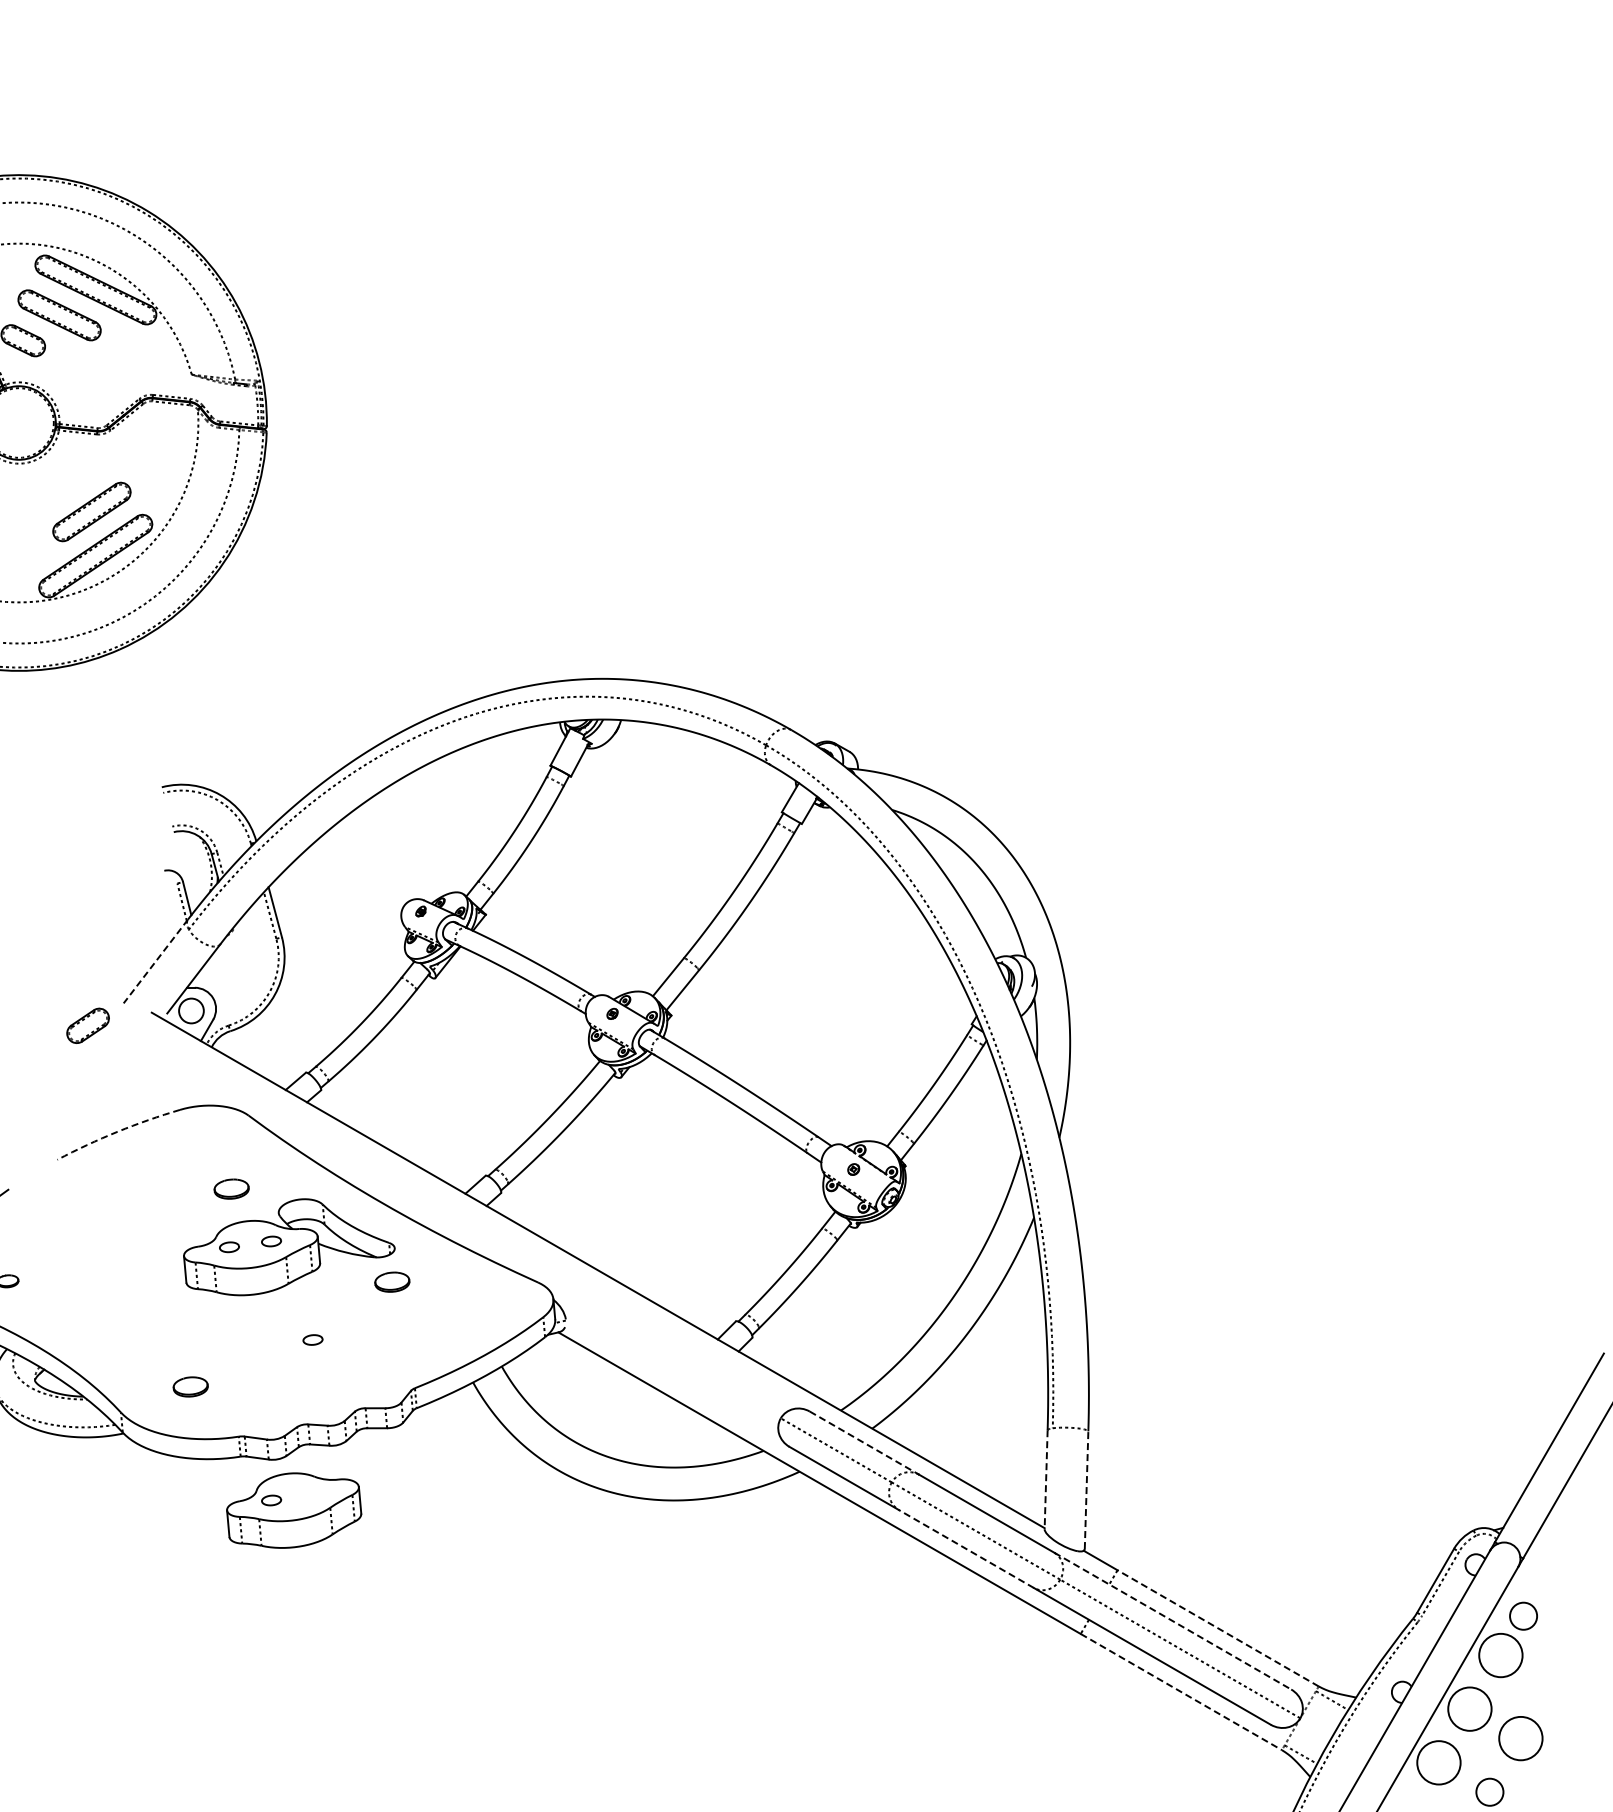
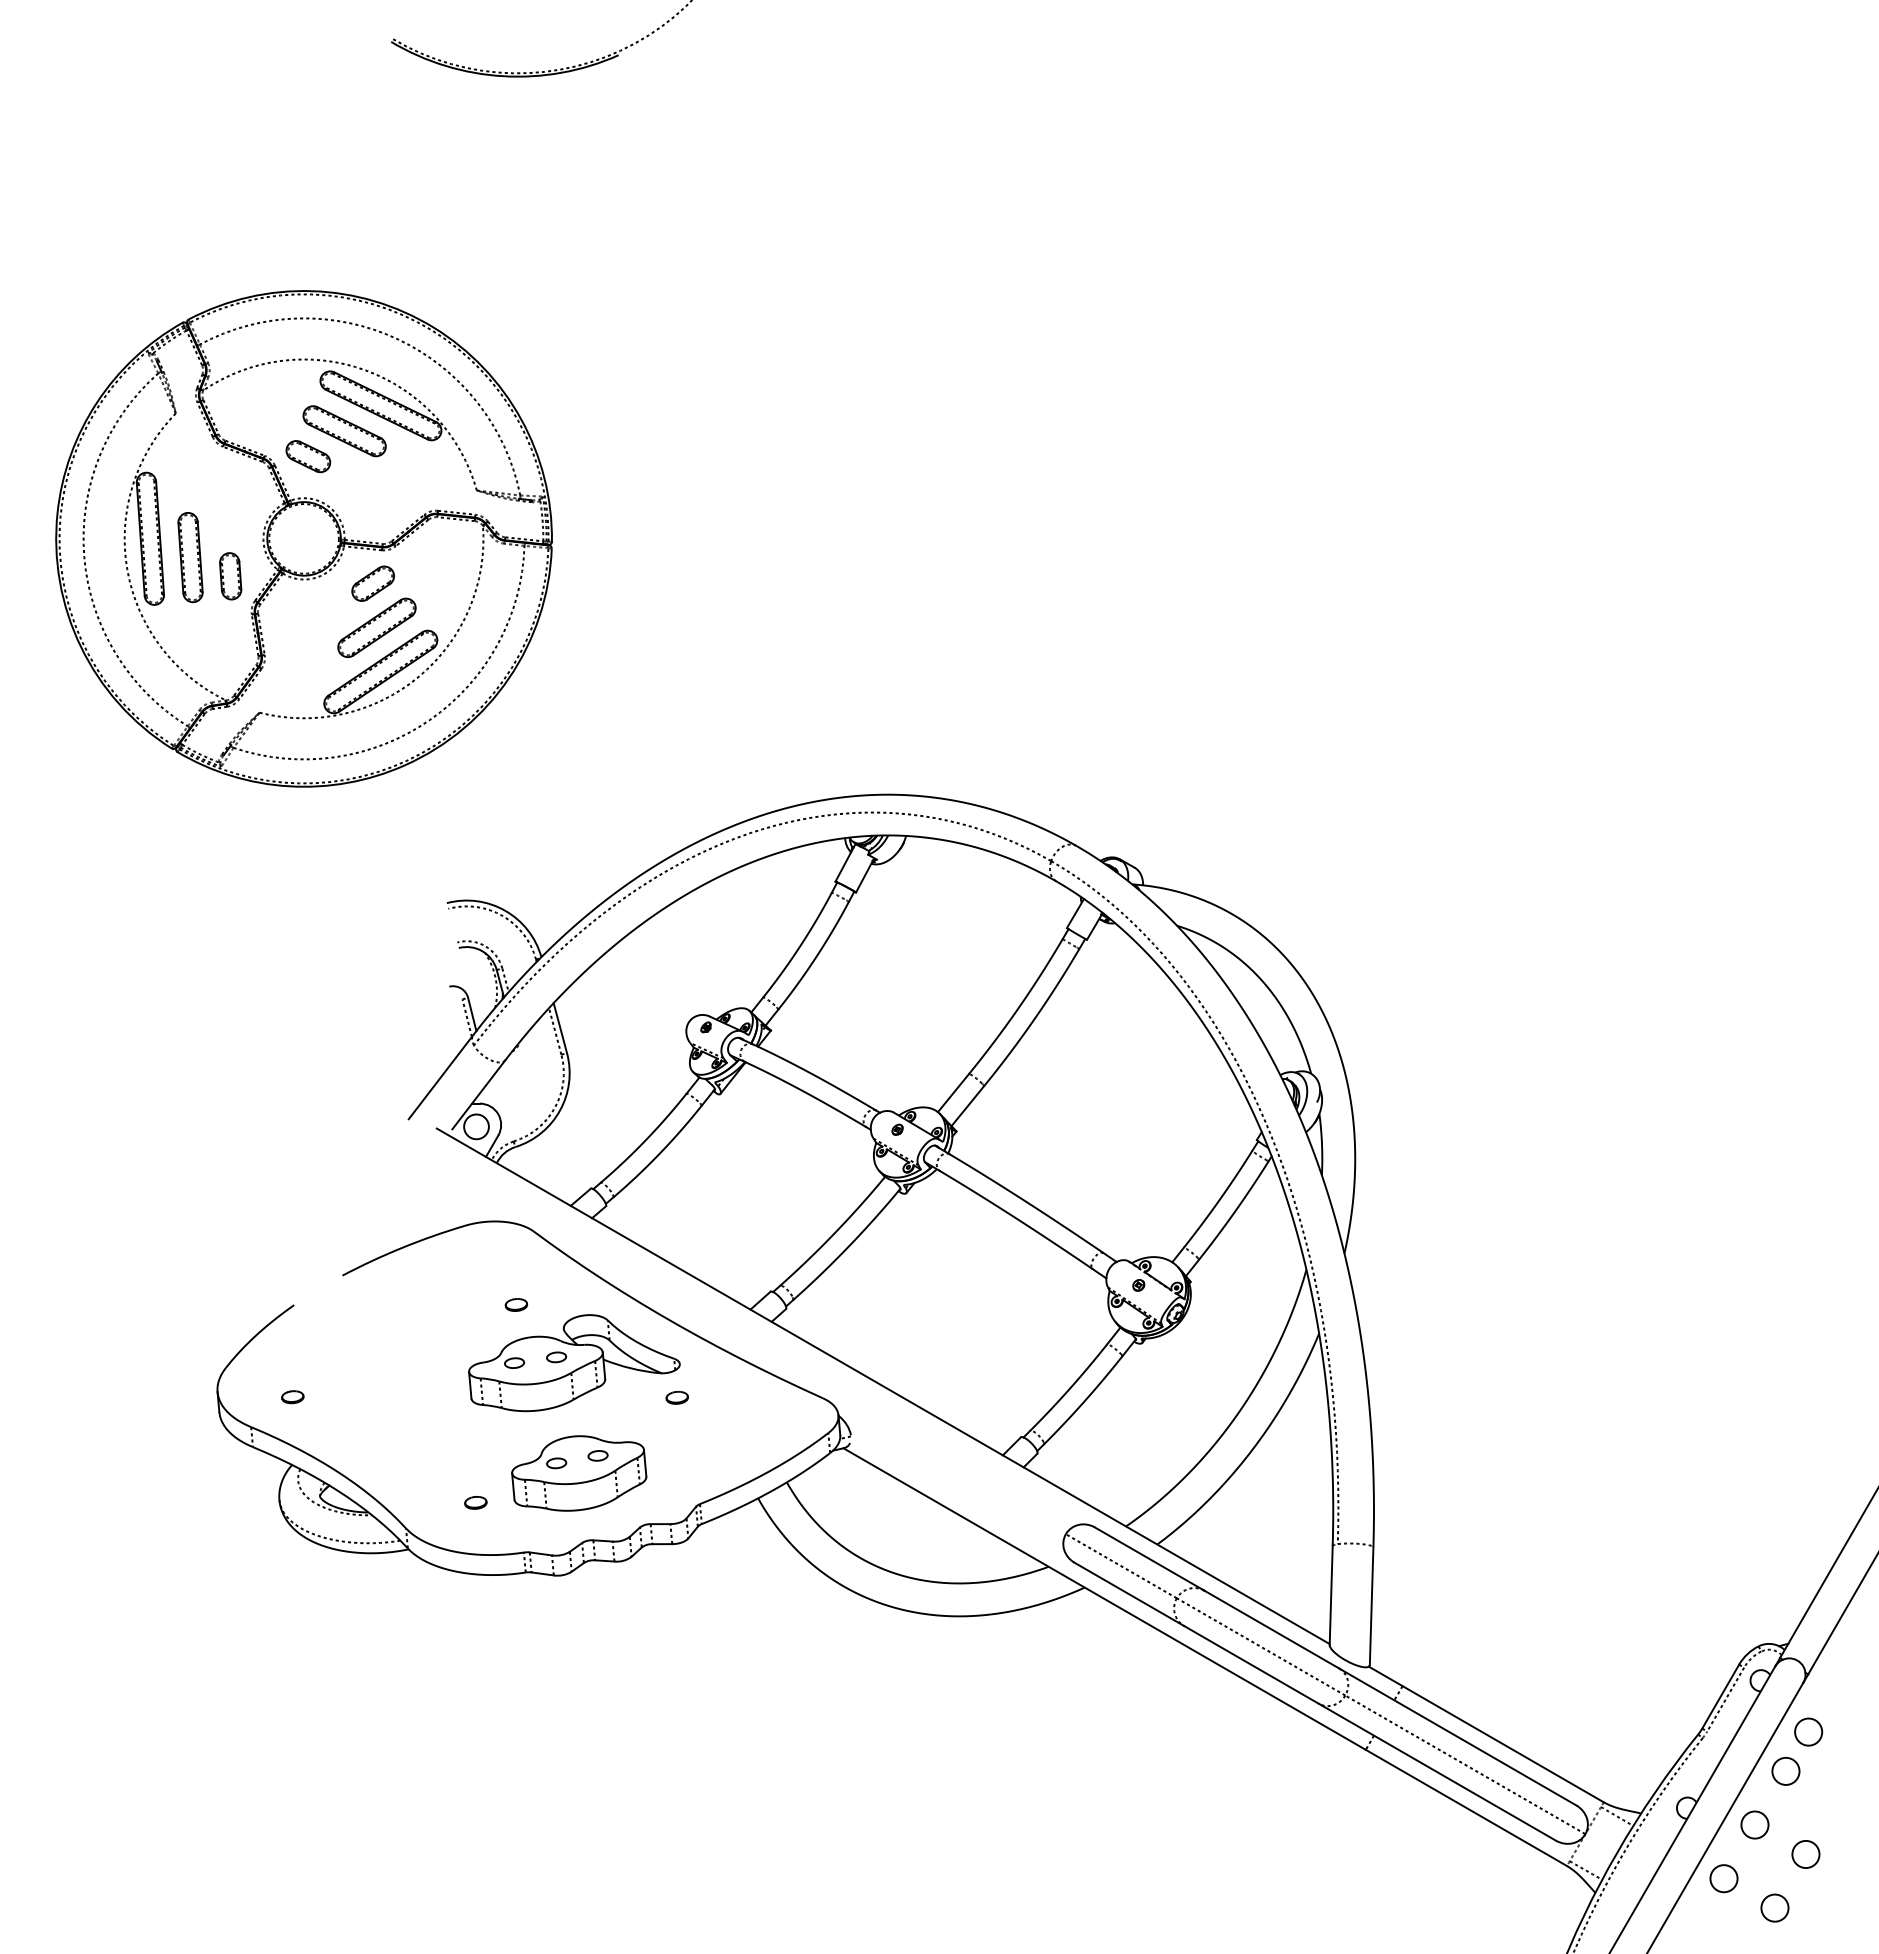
line: (155, 961) -> (440, 1077), dashed -> solid
part: (87, 1025) -> (372, 583), moved
arc: (117, 1131) -> (402, 1247), dashed -> solid
part: (230, 1188) -> (515, 1304), size x0.62
part: (391, 1281) -> (676, 1397), size x0.62
part: (190, 1386) -> (475, 1502), size x0.62
line: (865, 1443) -> (1150, 1559), dashed -> solid
line: (1046, 1479) -> (1331, 1595), dashed -> solid
line: (1086, 1490) -> (1371, 1606), dashed -> solid
part: (294, 1510) -> (579, 1473), moved
line: (966, 1548) -> (1251, 1664), dashed -> solid
line: (1172, 1621) -> (1457, 1737), dashed -> solid
line: (1217, 1627) -> (1502, 1743), dashed -> solid
circle: (1500, 1654) -> (1785, 1770), size x0.62
line: (1181, 1692) -> (1466, 1808), dashed -> solid
circle: (1469, 1708) -> (1754, 1824), size x0.62
circle: (1520, 1738) -> (1805, 1854), size x0.62
circle: (1438, 1762) -> (1723, 1878), size x0.62

